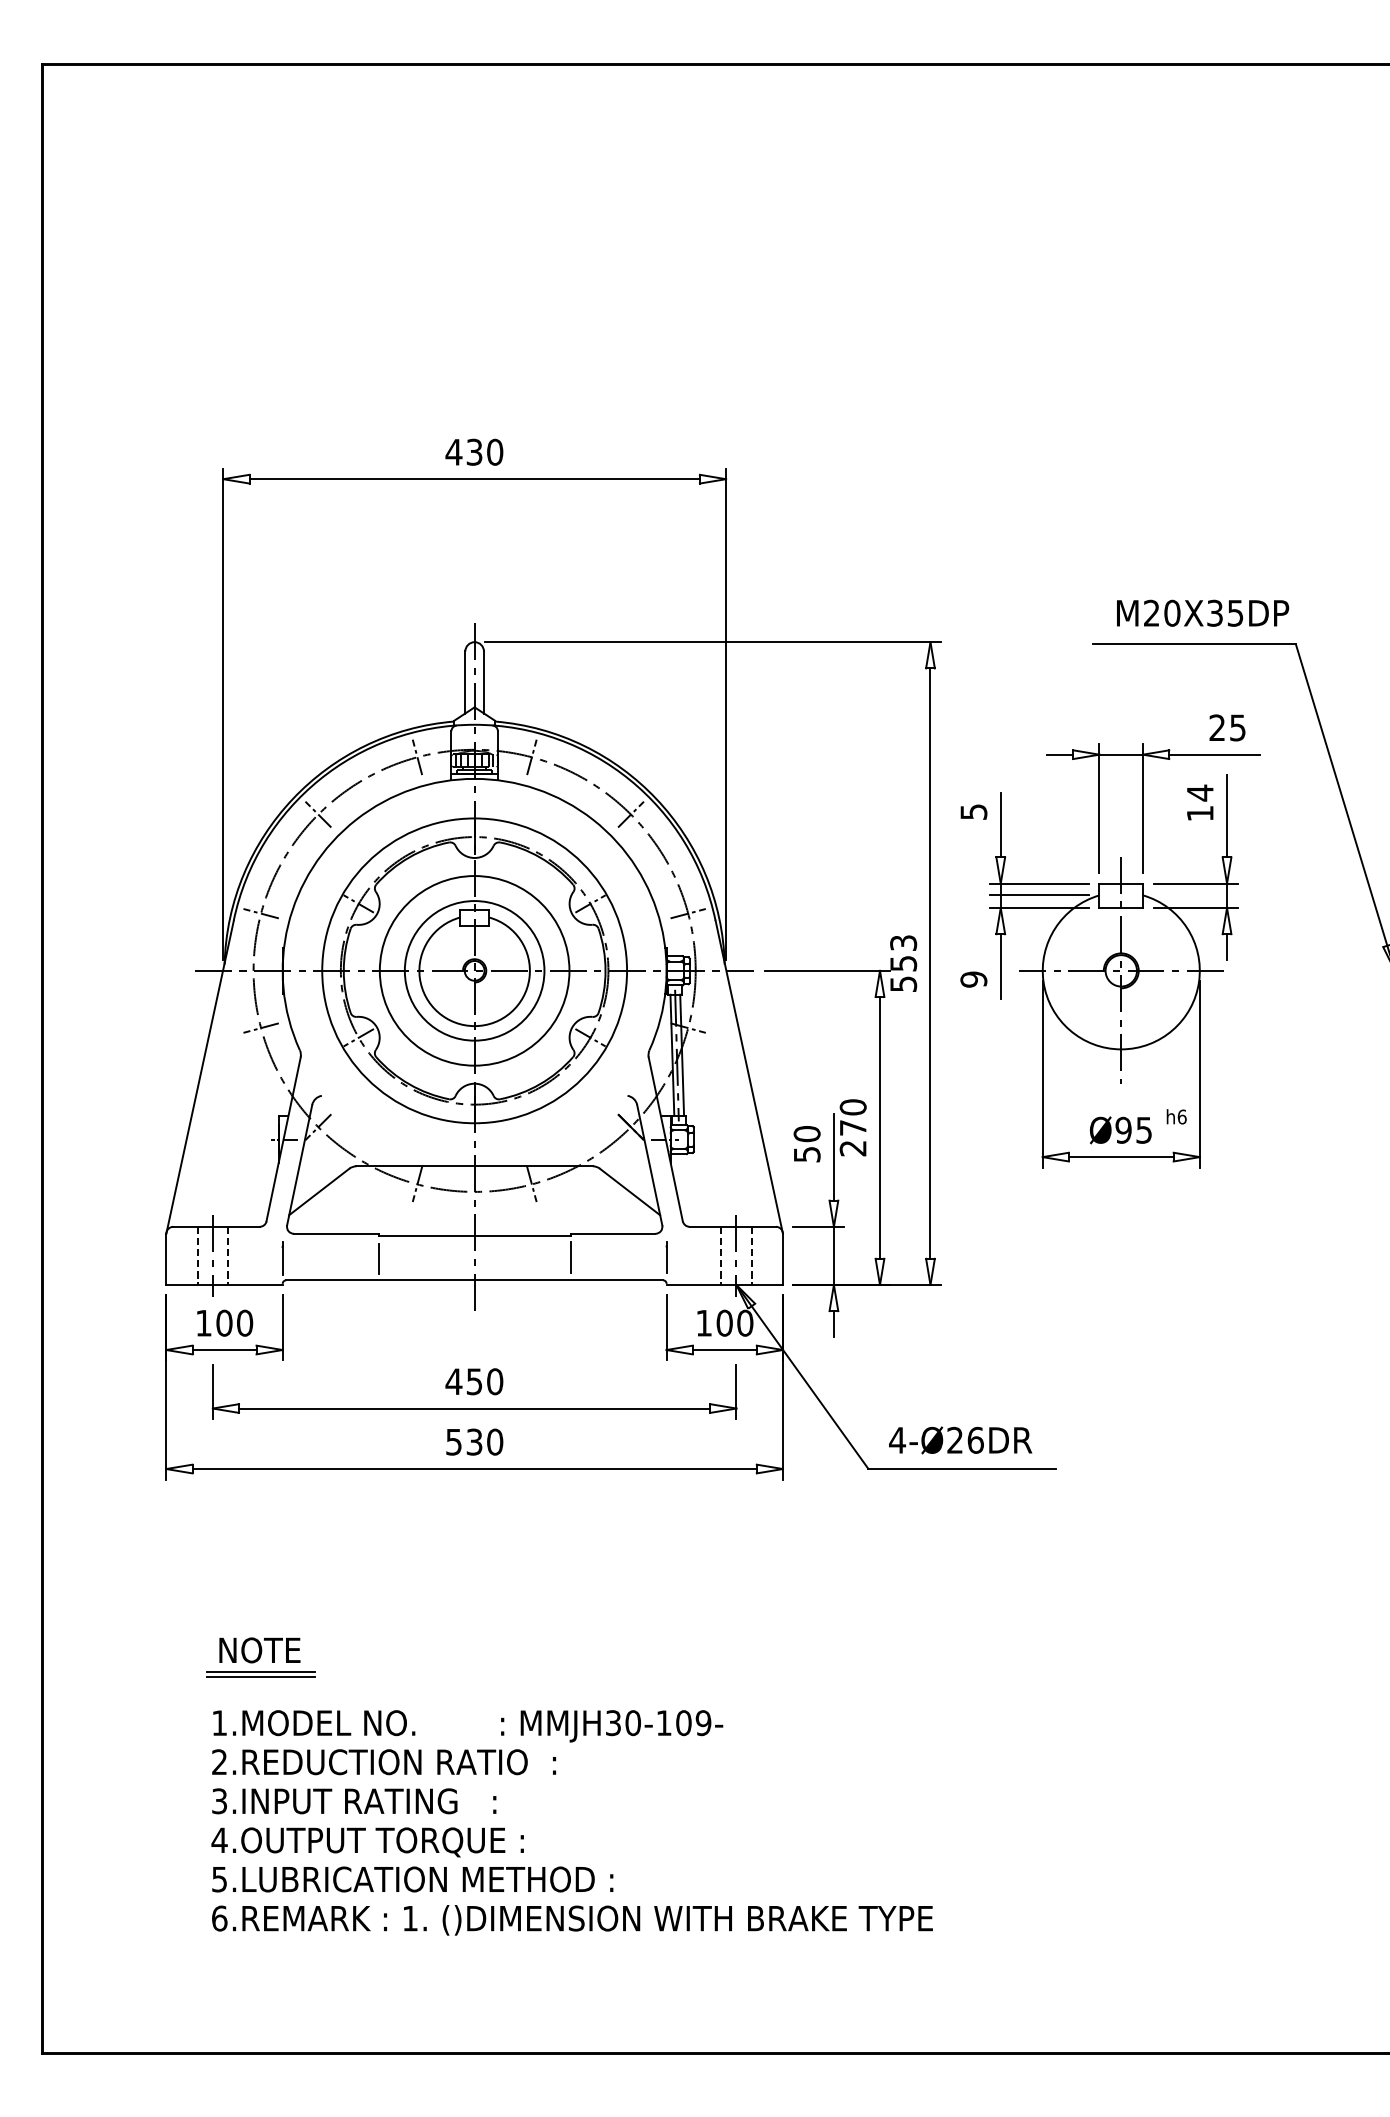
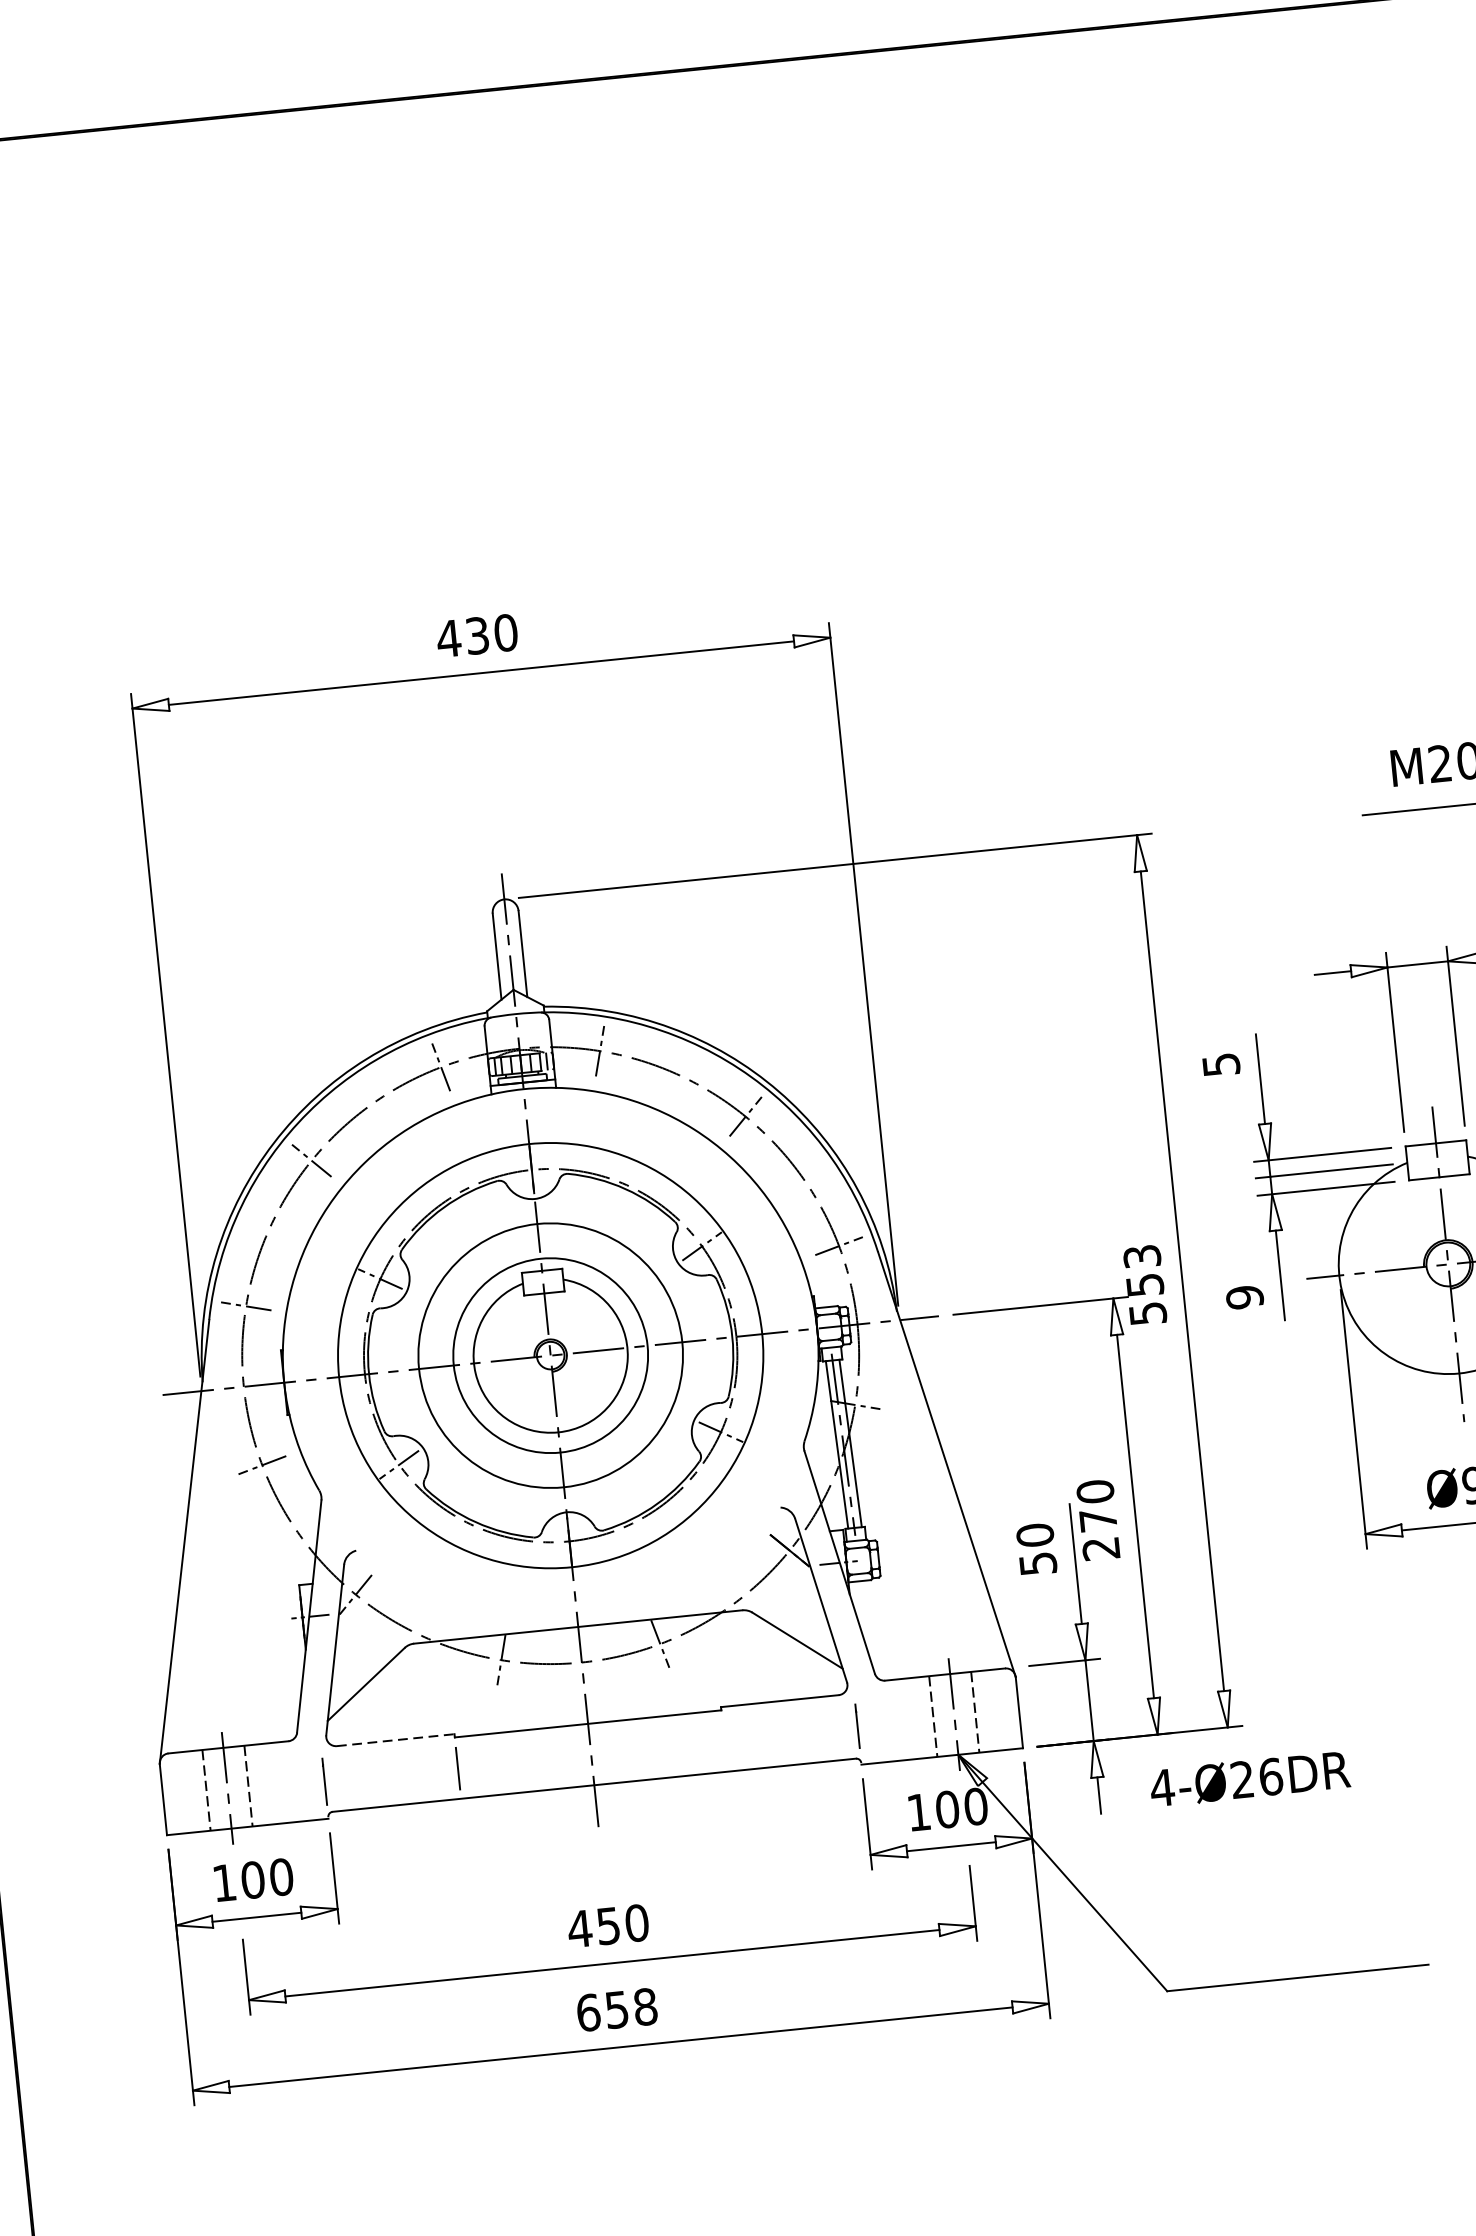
line: (336, 1233) -> (395, 1739), solid -> dashed
line: (570, 1257) -> (724, 1740), removed
text: (960, 1440) -> (1249, 1779), moved
text: (474, 1441) -> (616, 2009), 530 -> 658

